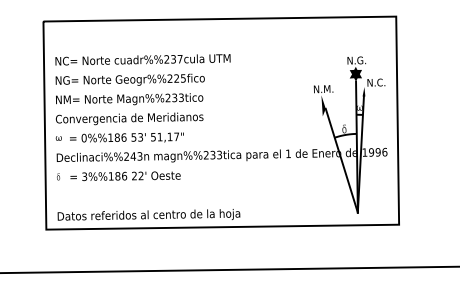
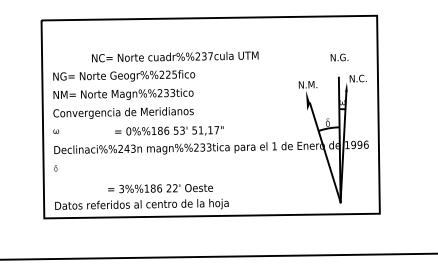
text: (142, 59) -> (174, 56), moved
fill: (355, 73) -> (338, 69), removed
text: (126, 137) -> (169, 130), moved
text: (125, 176) -> (160, 188), moved

